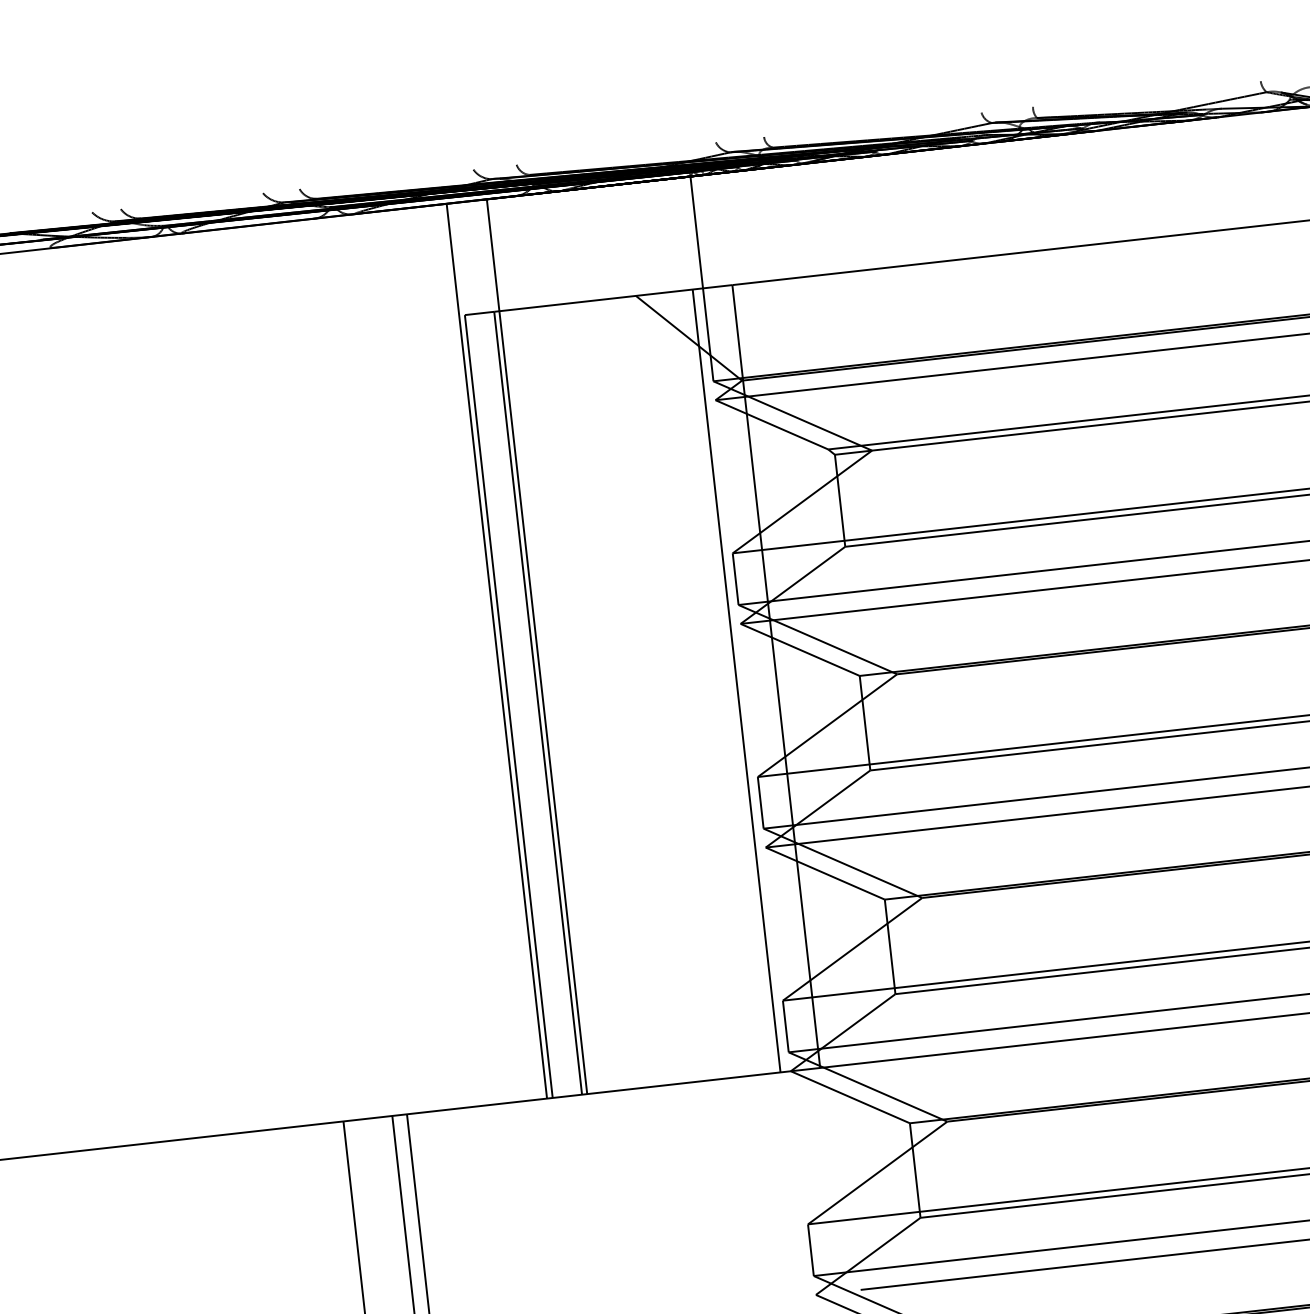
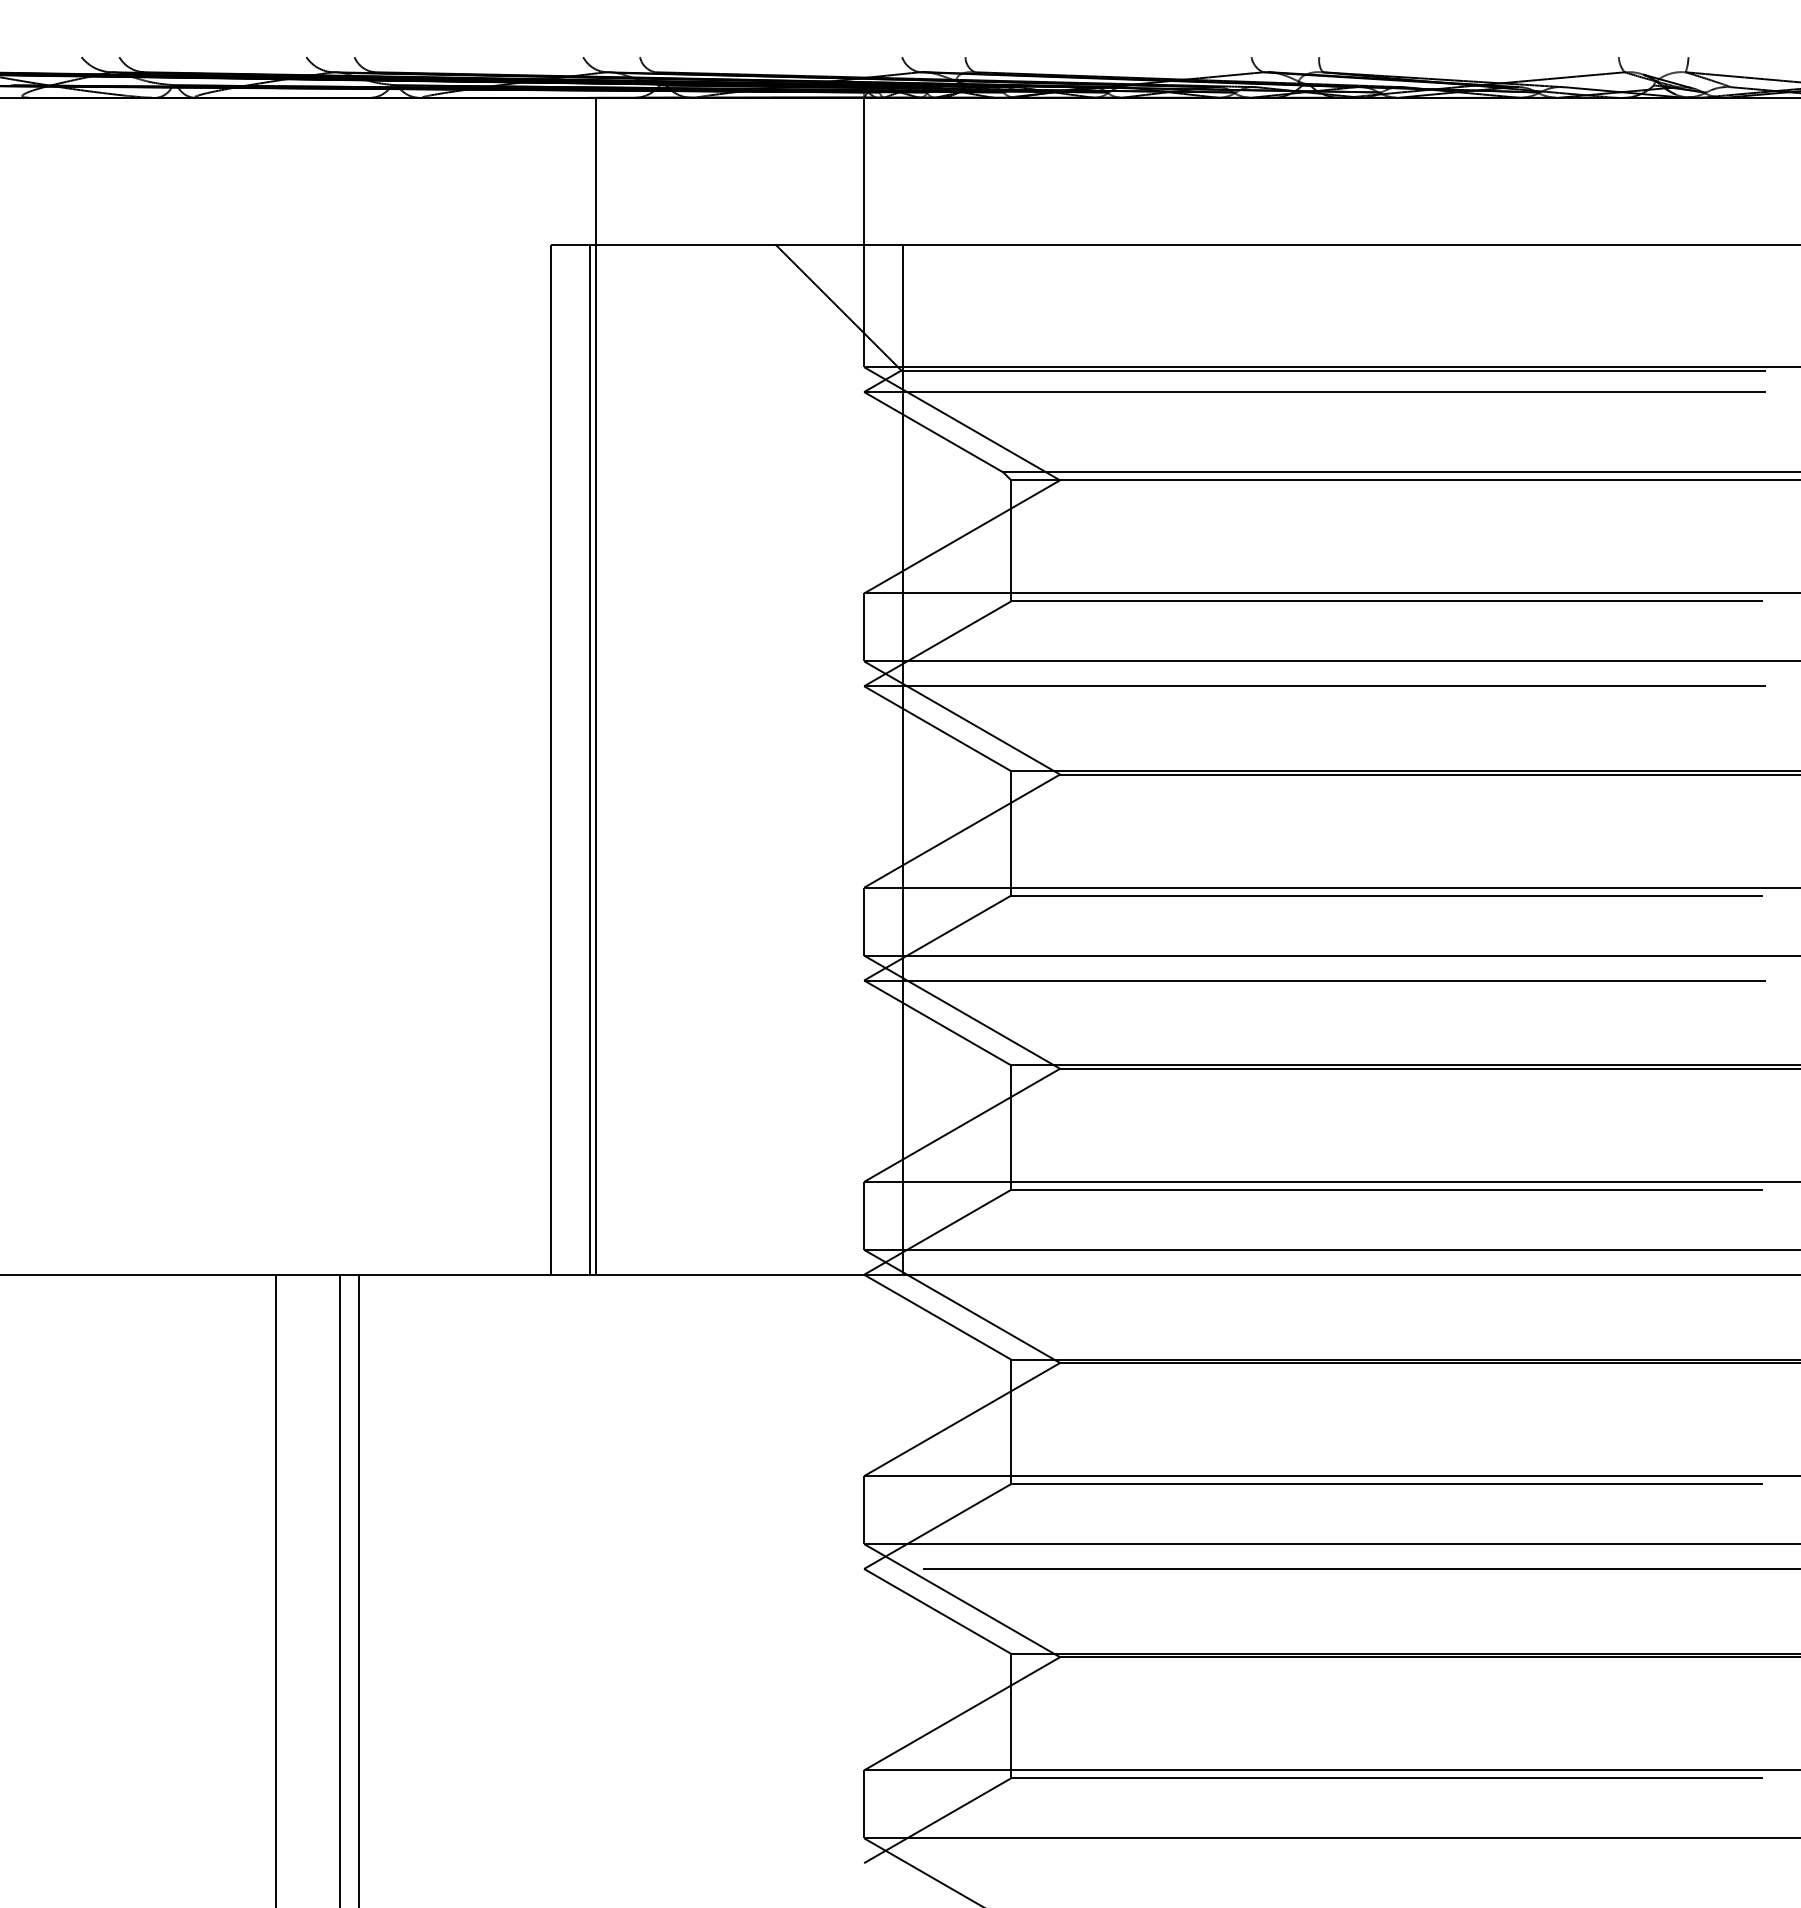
line: (496, 650) -> (543, 685), removed
line: (736, 680) -> (850, 759), removed

